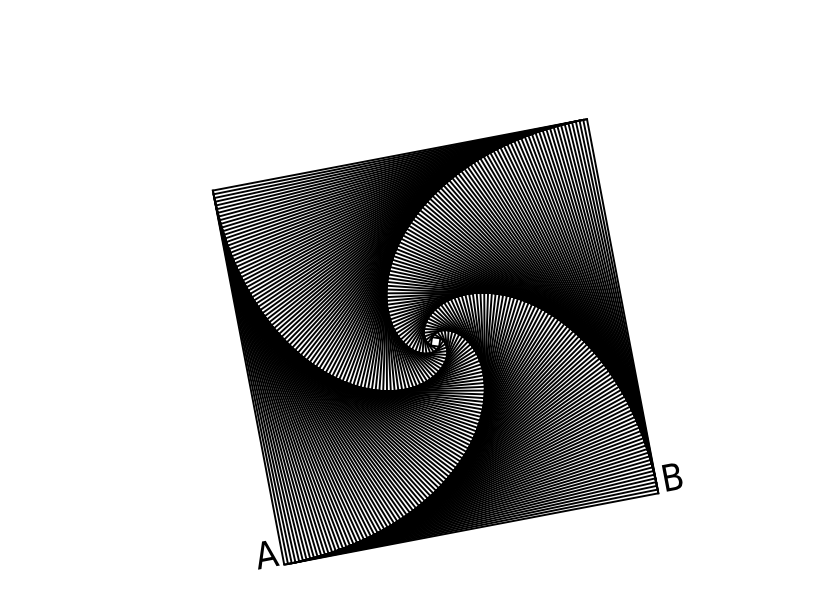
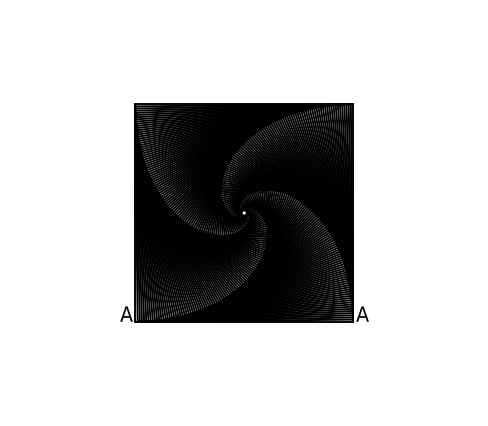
text: (671, 475) -> (362, 313), B -> A

